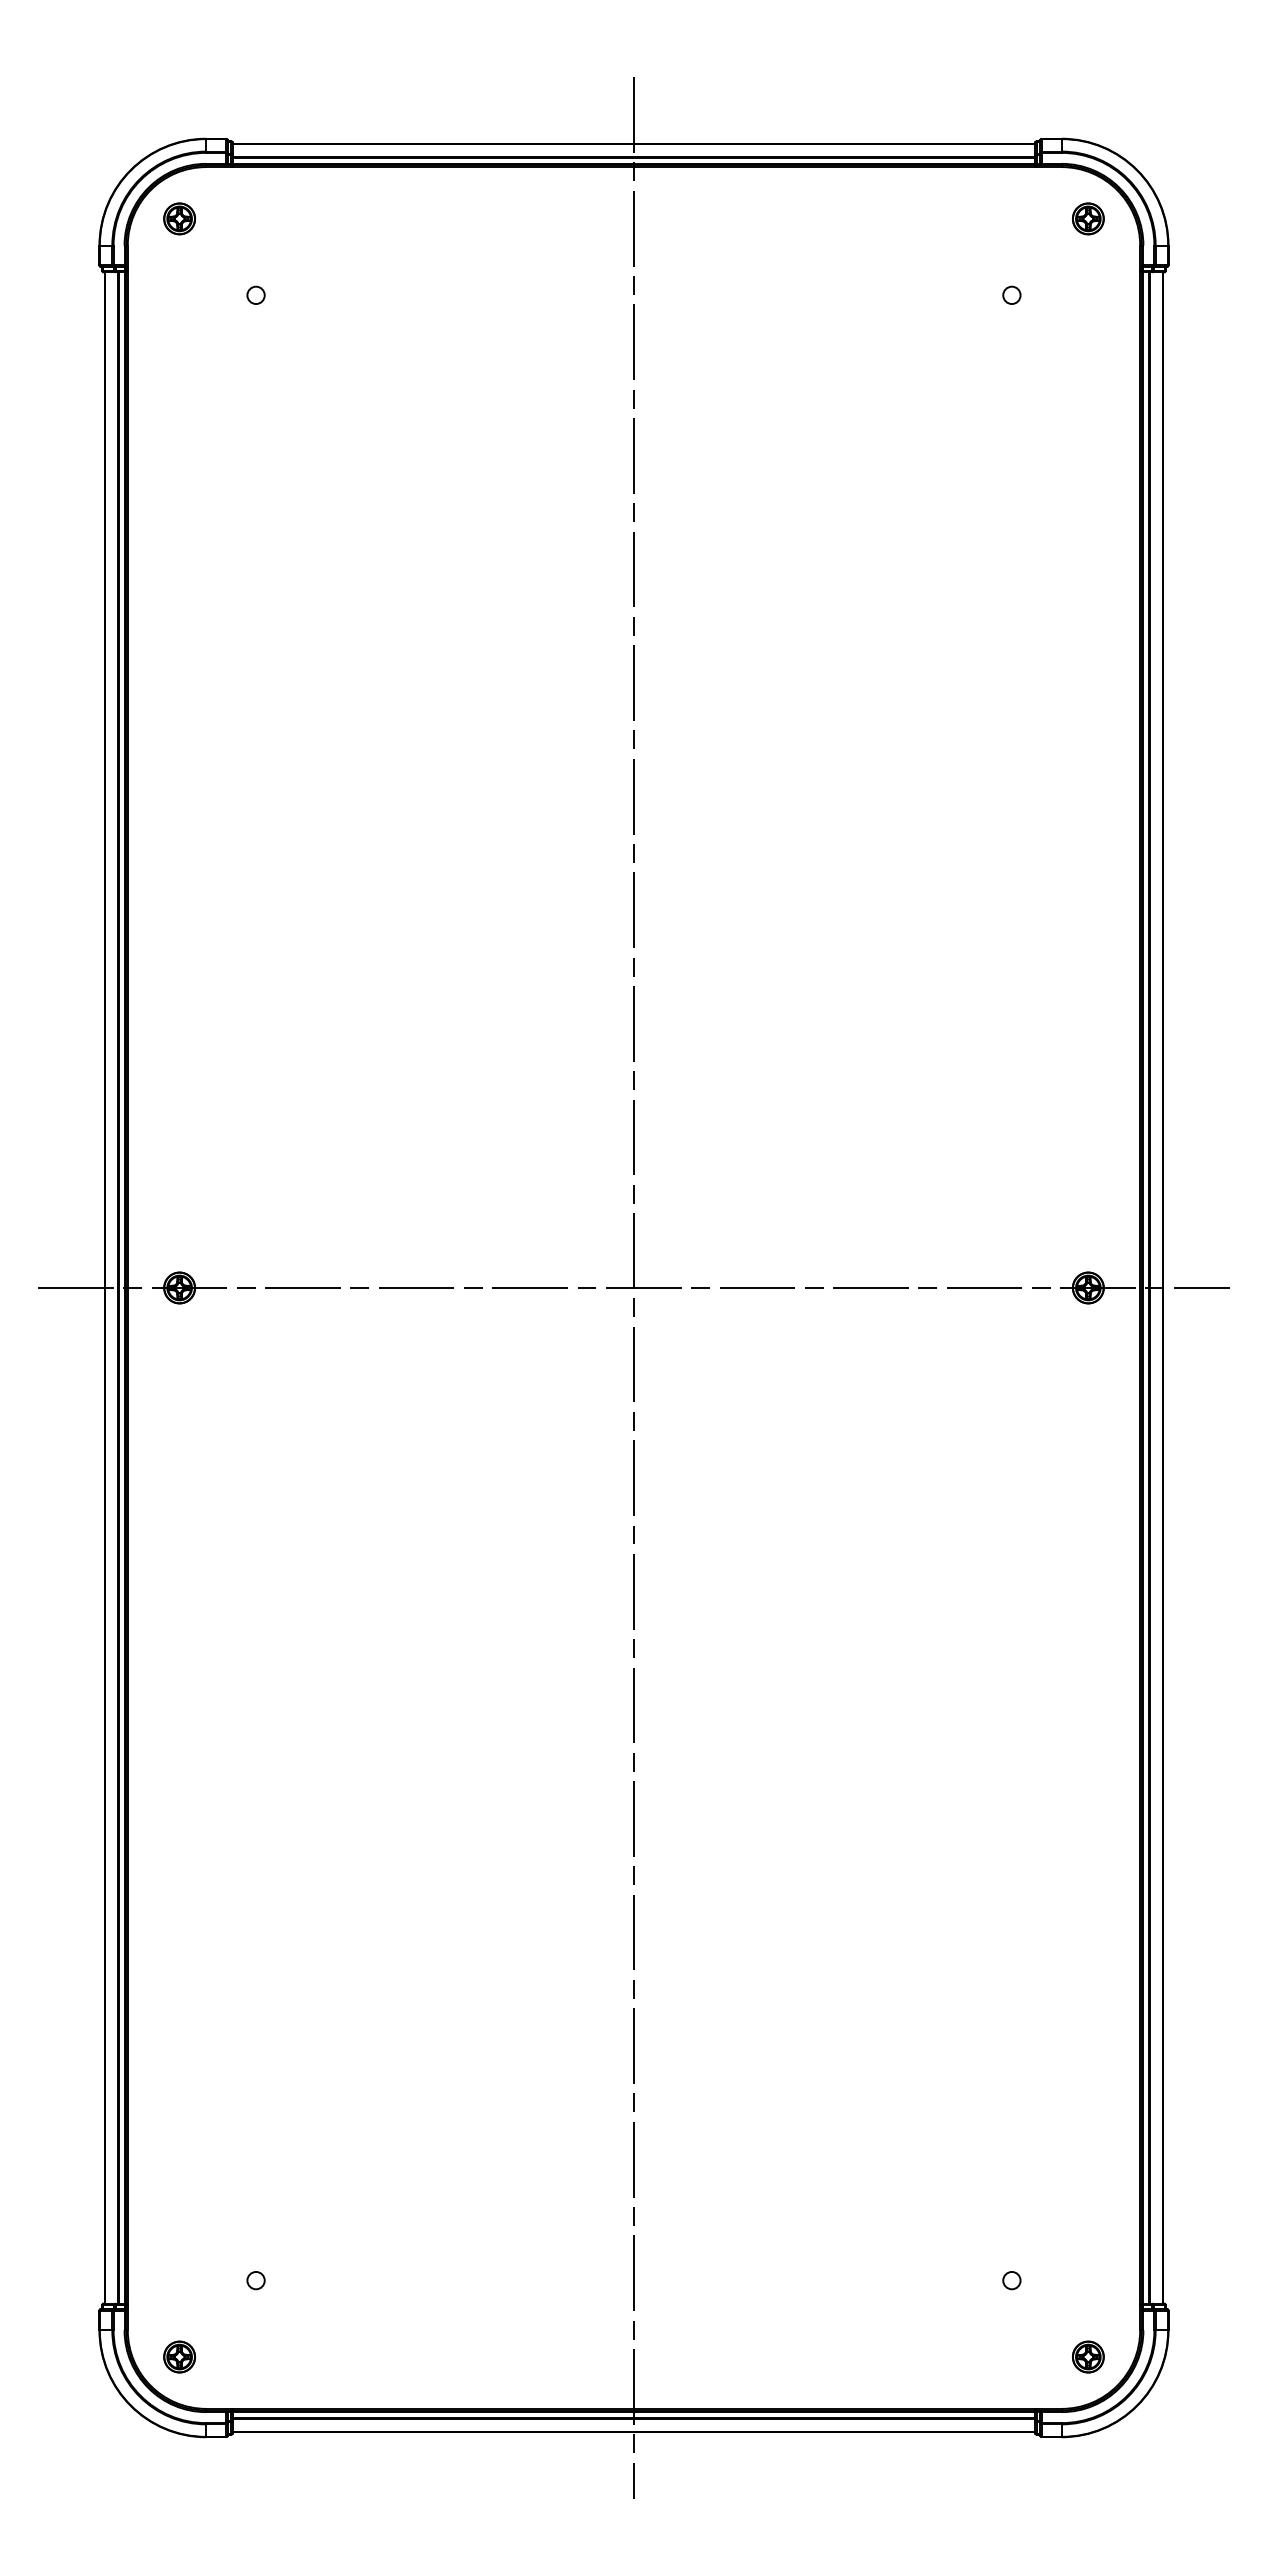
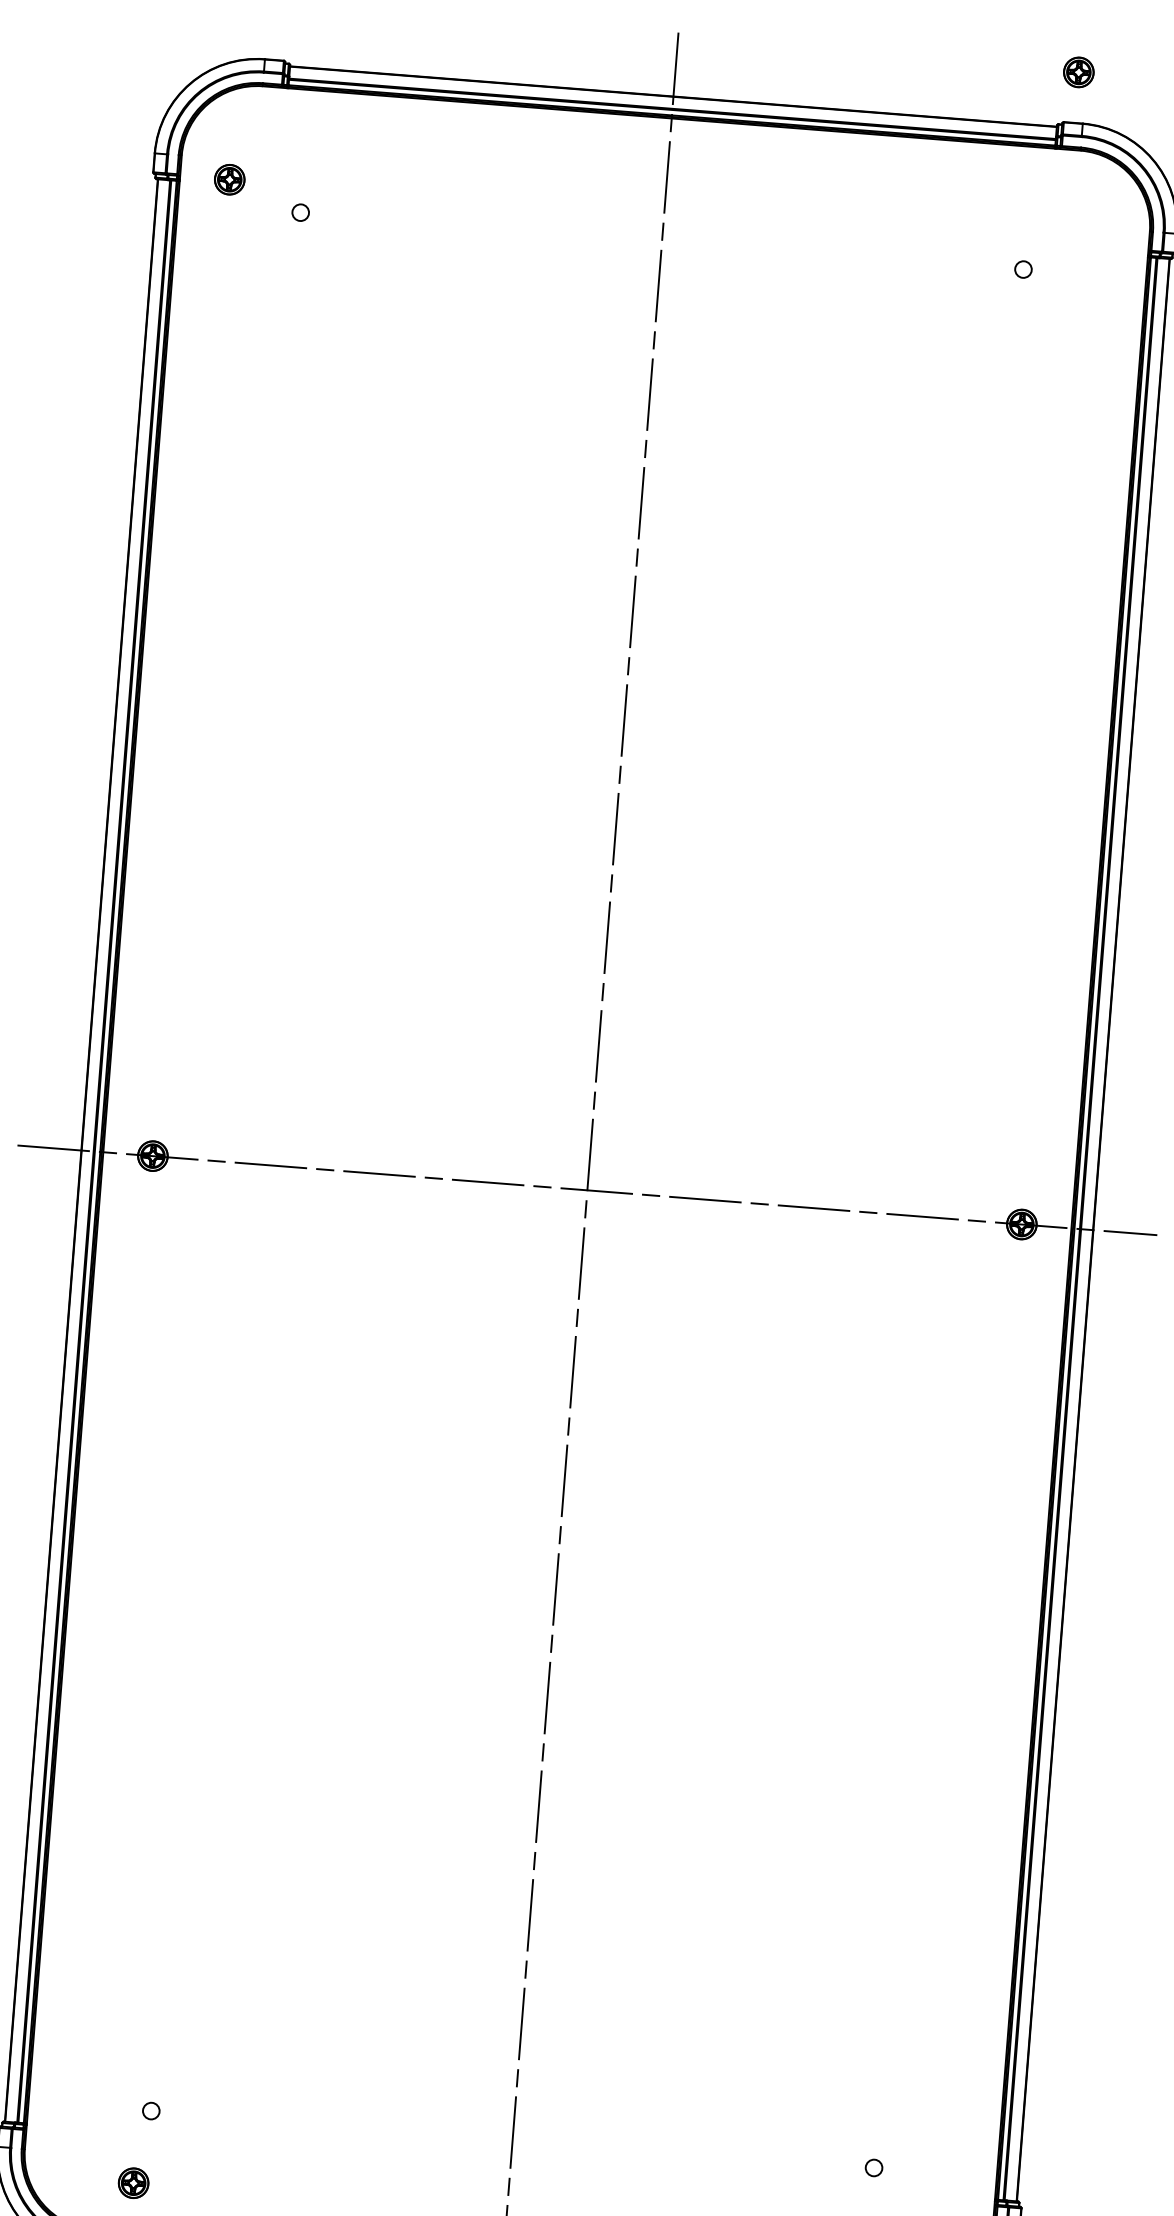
part: (179, 218) -> (229, 179), moved
part: (1088, 218) -> (1079, 72), moved
part: (179, 2356) -> (133, 2182), moved

